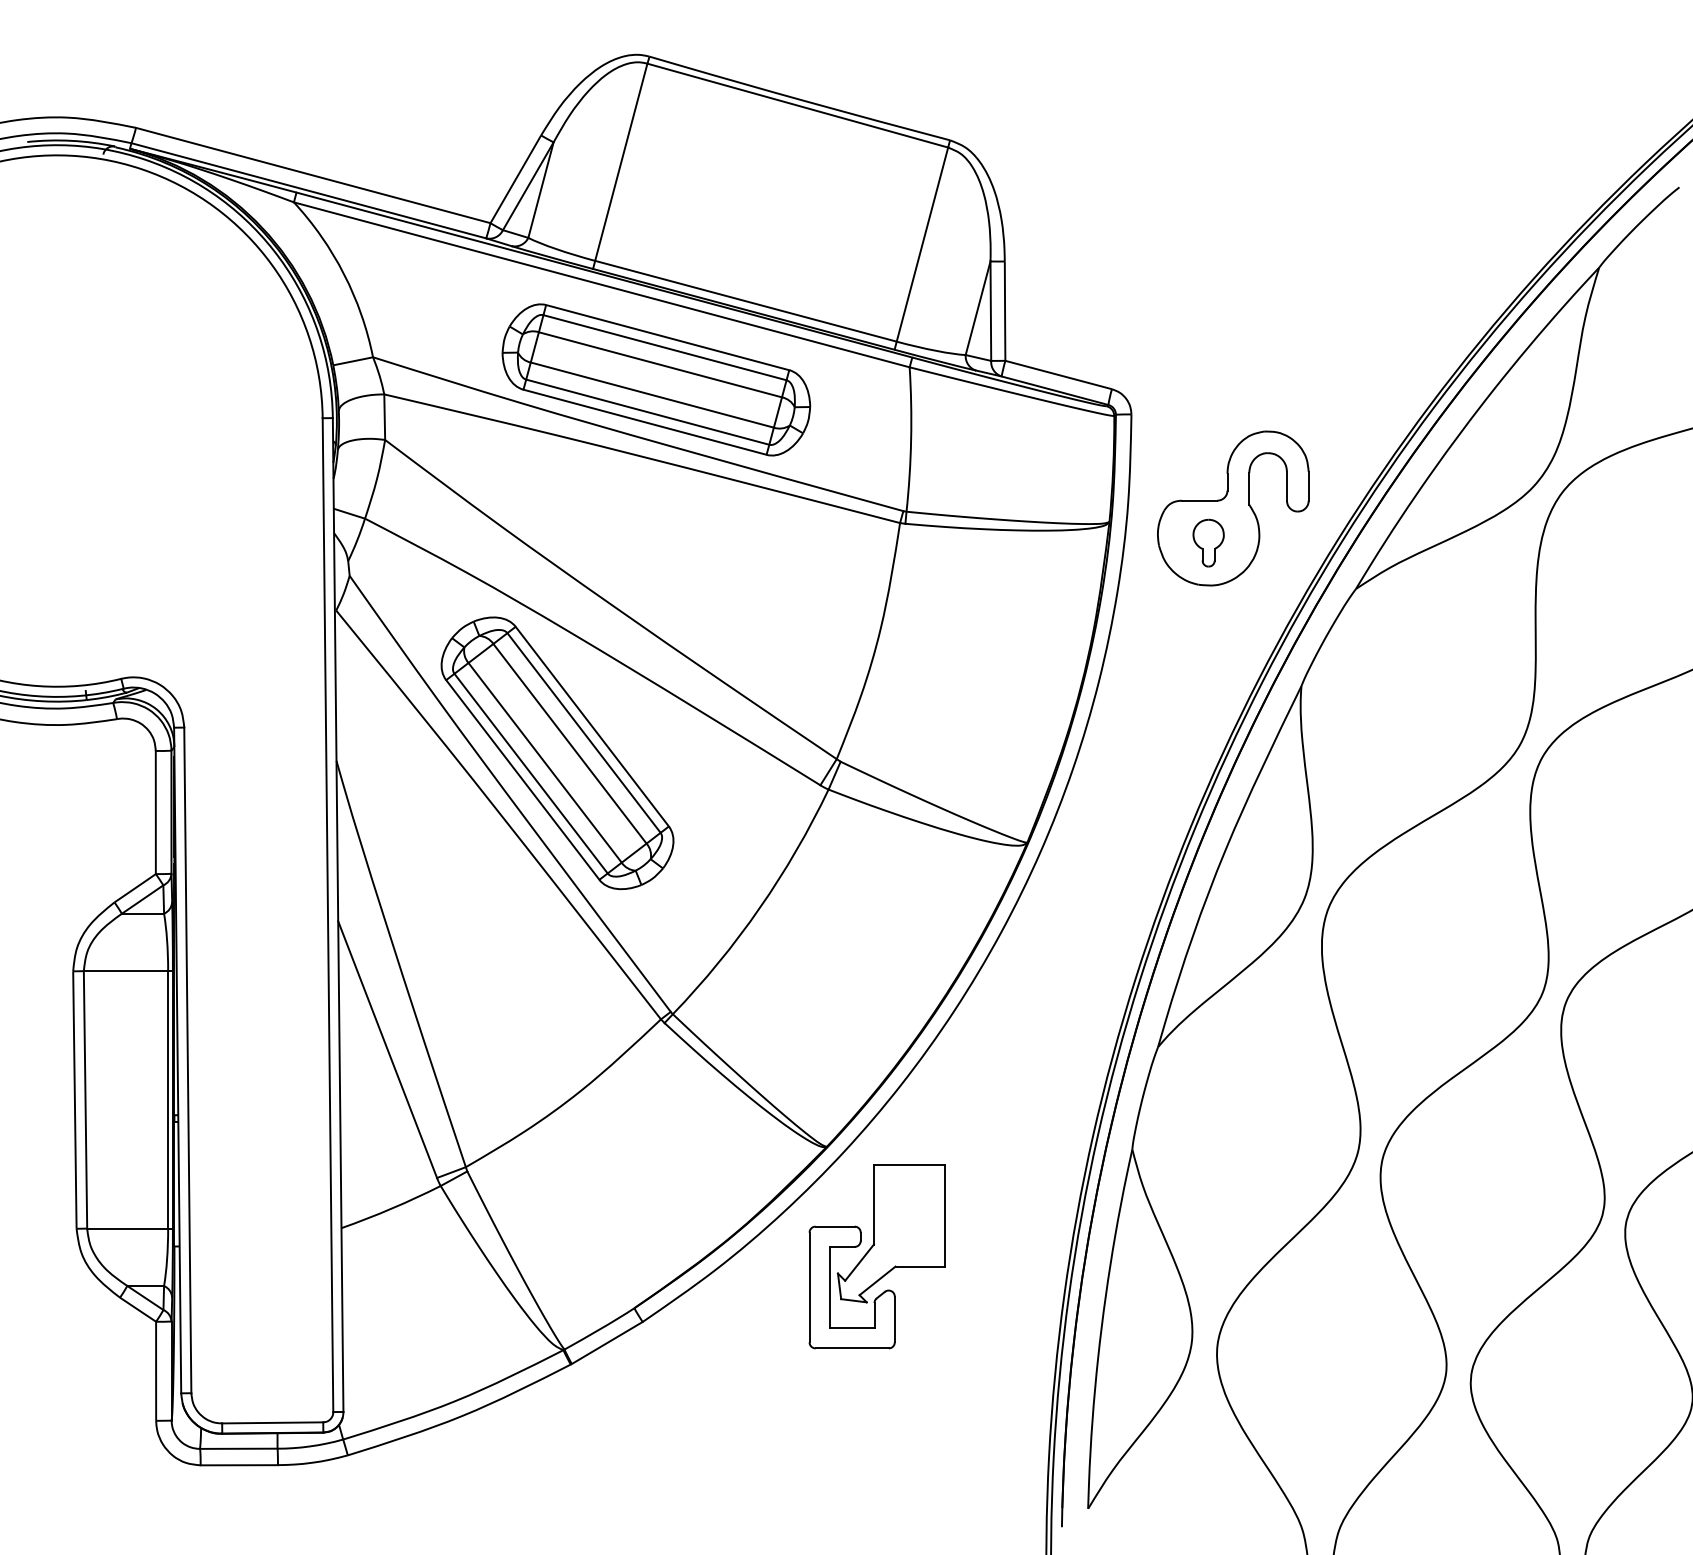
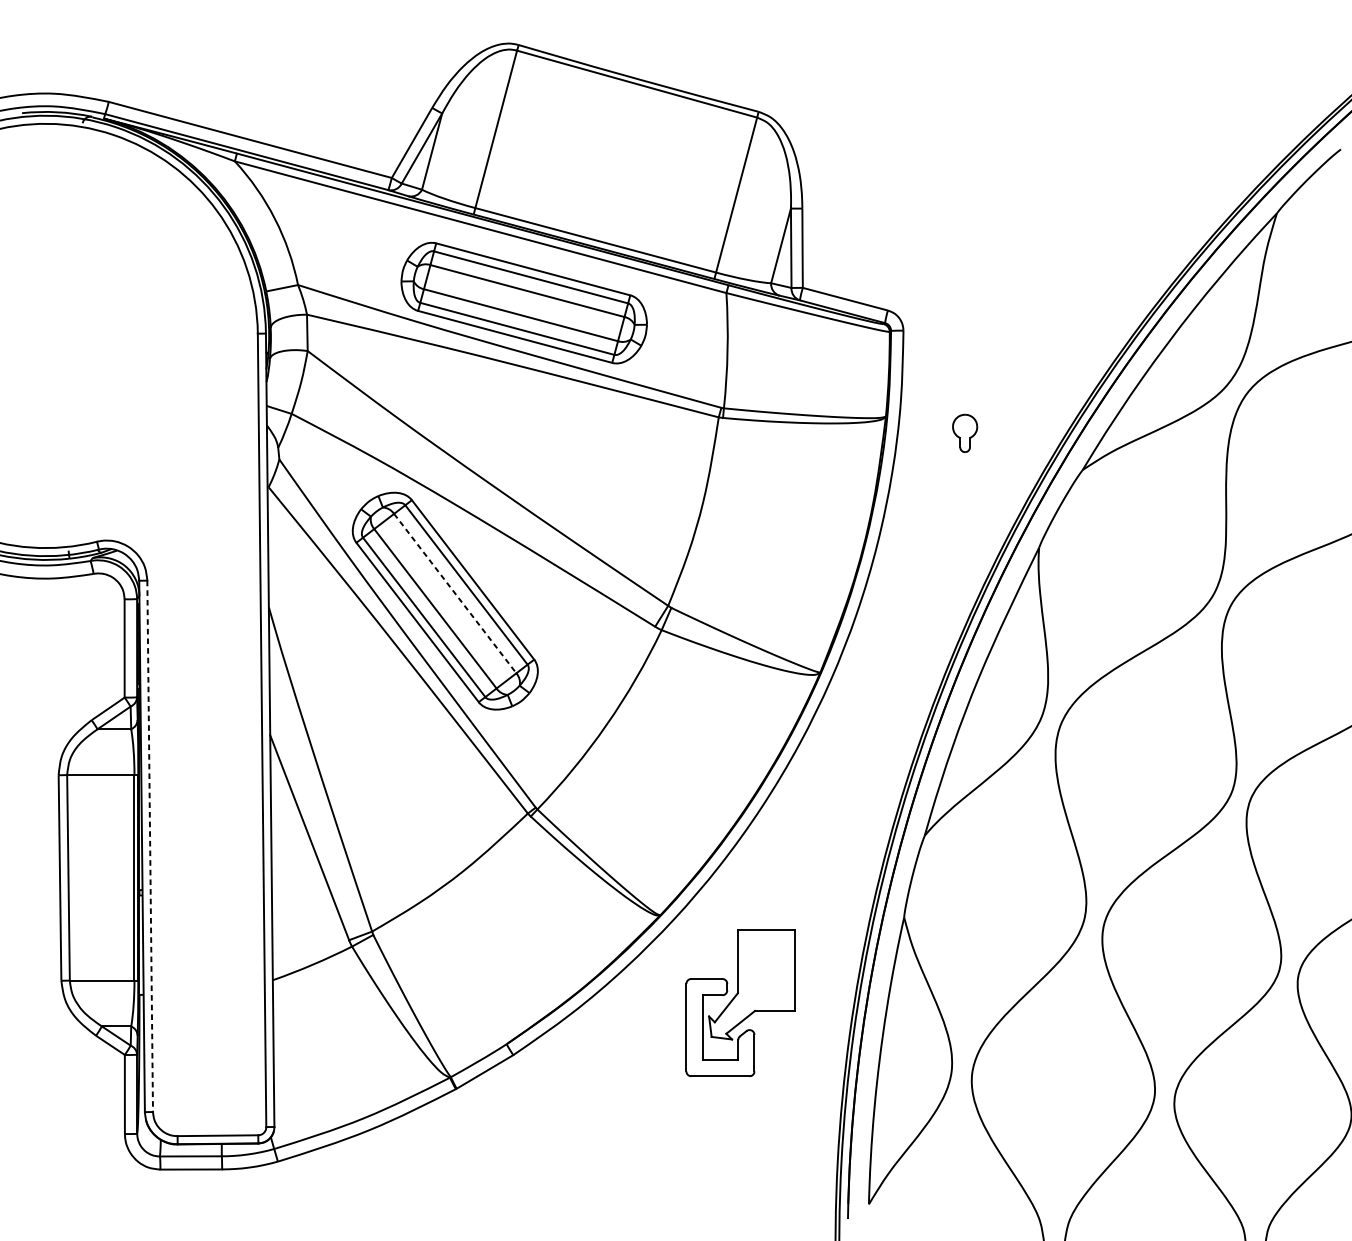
part: (1233, 508) -> (984, 405), removed
line: (569, 743) -> (454, 593), solid -> dashed
line: (187, 1060) -> (149, 846), solid -> dashed
part: (876, 1256) -> (739, 1002), moved

